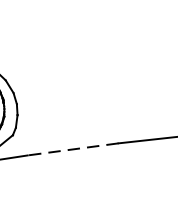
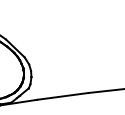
line: (72, 149) -> (62, 96), dashed -> solid

